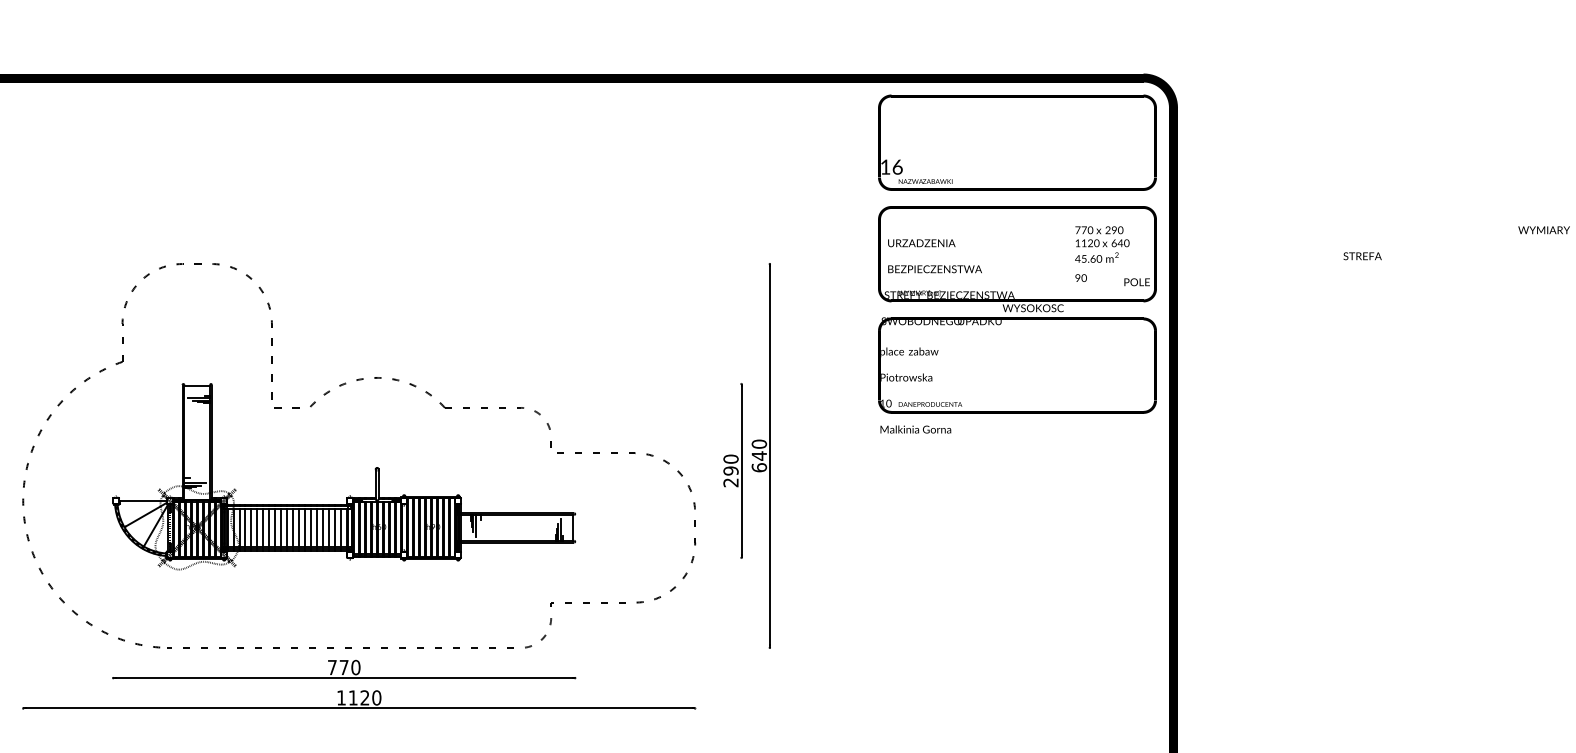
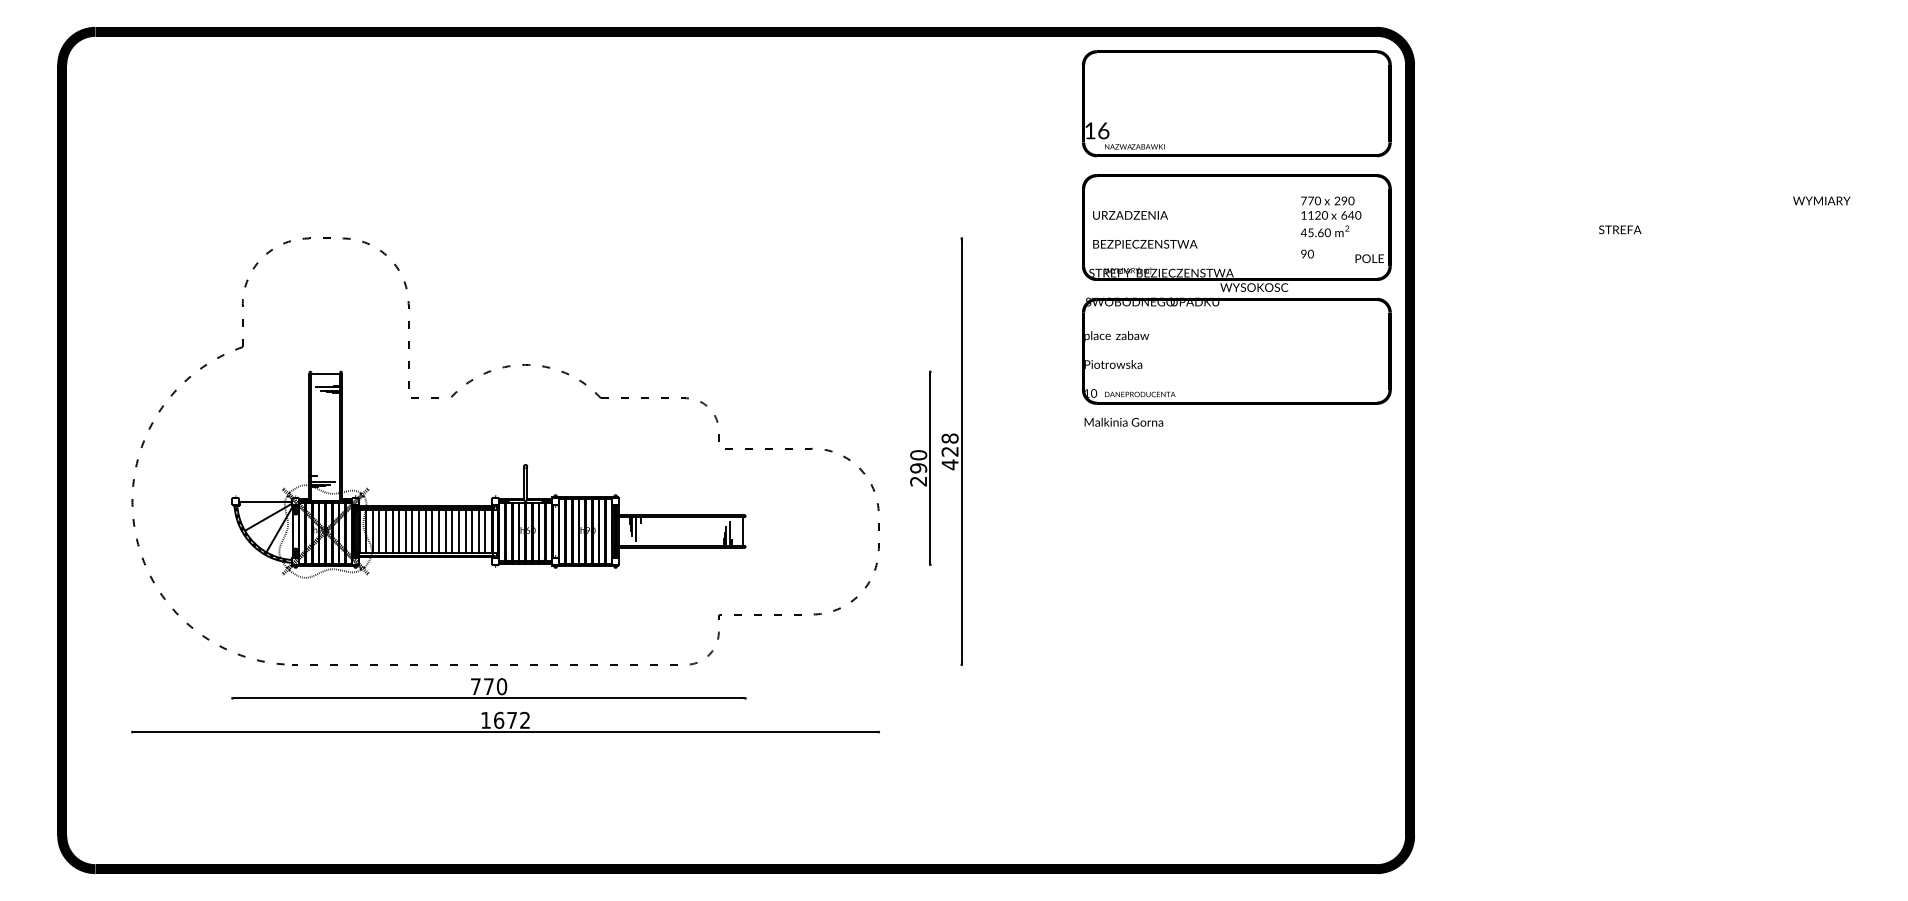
text: (758, 455) -> (949, 451), 640 -> 428
text: (365, 697) -> (512, 719), 1120 -> 1672

